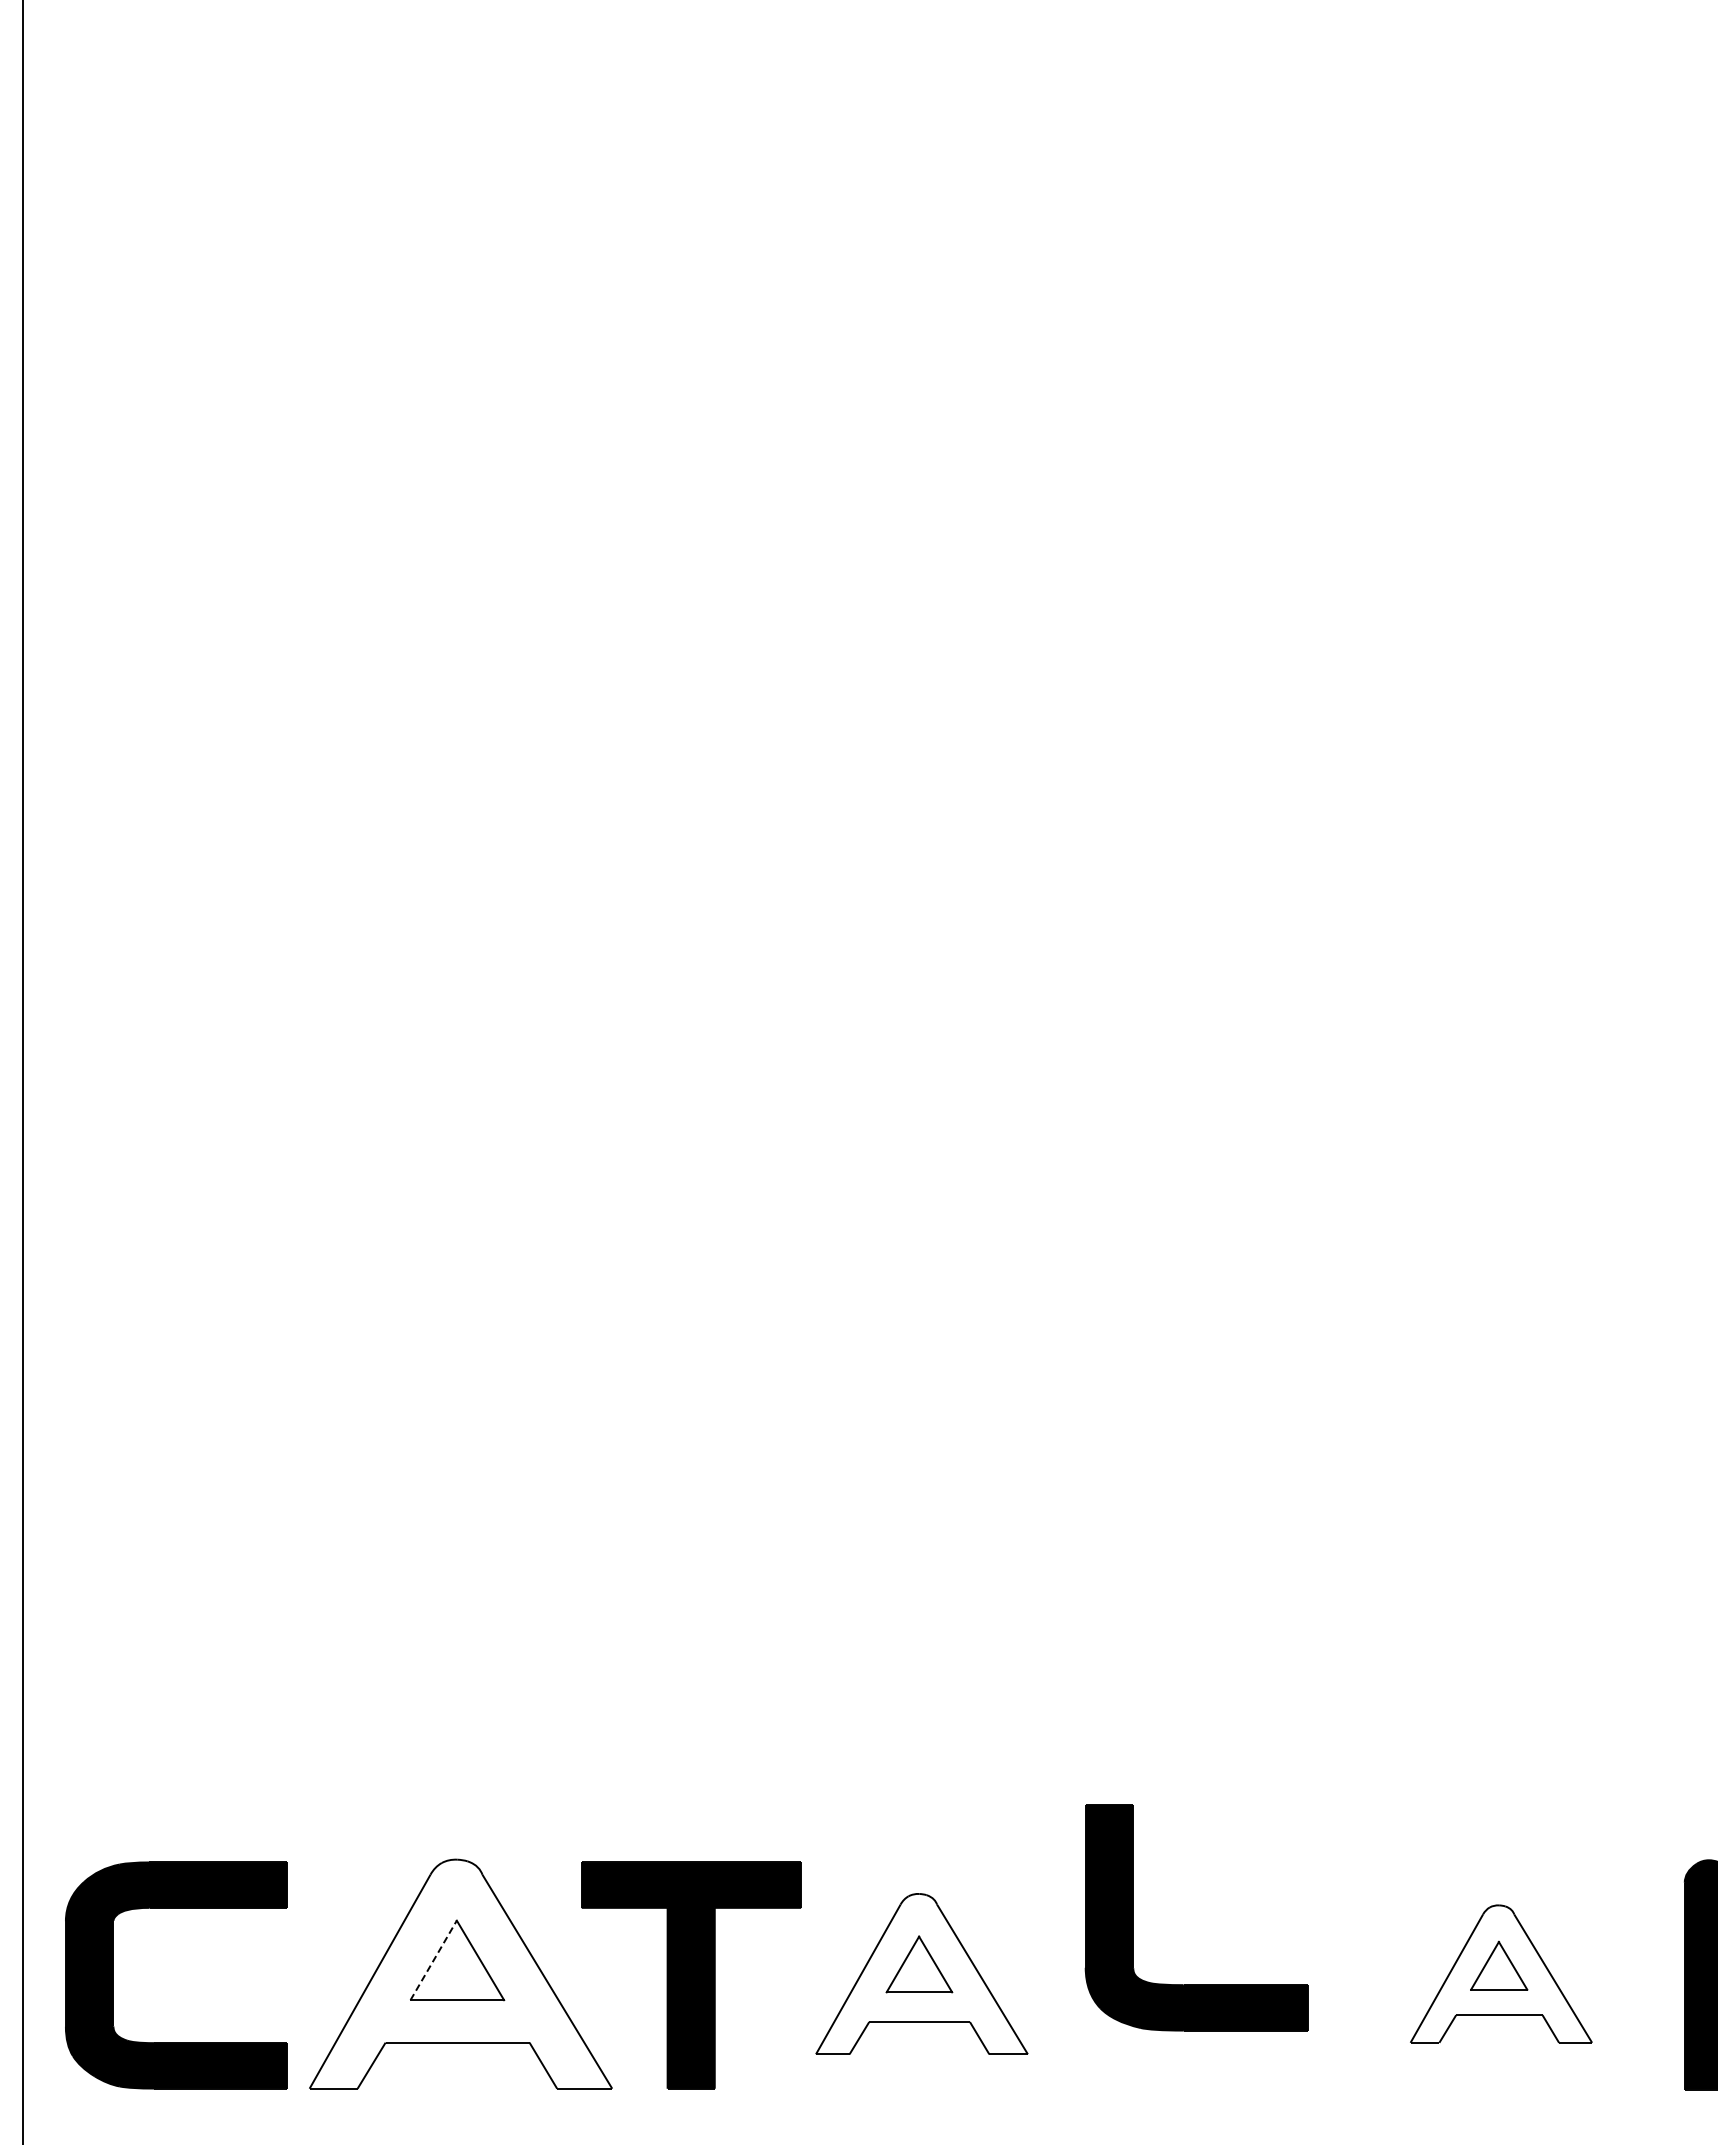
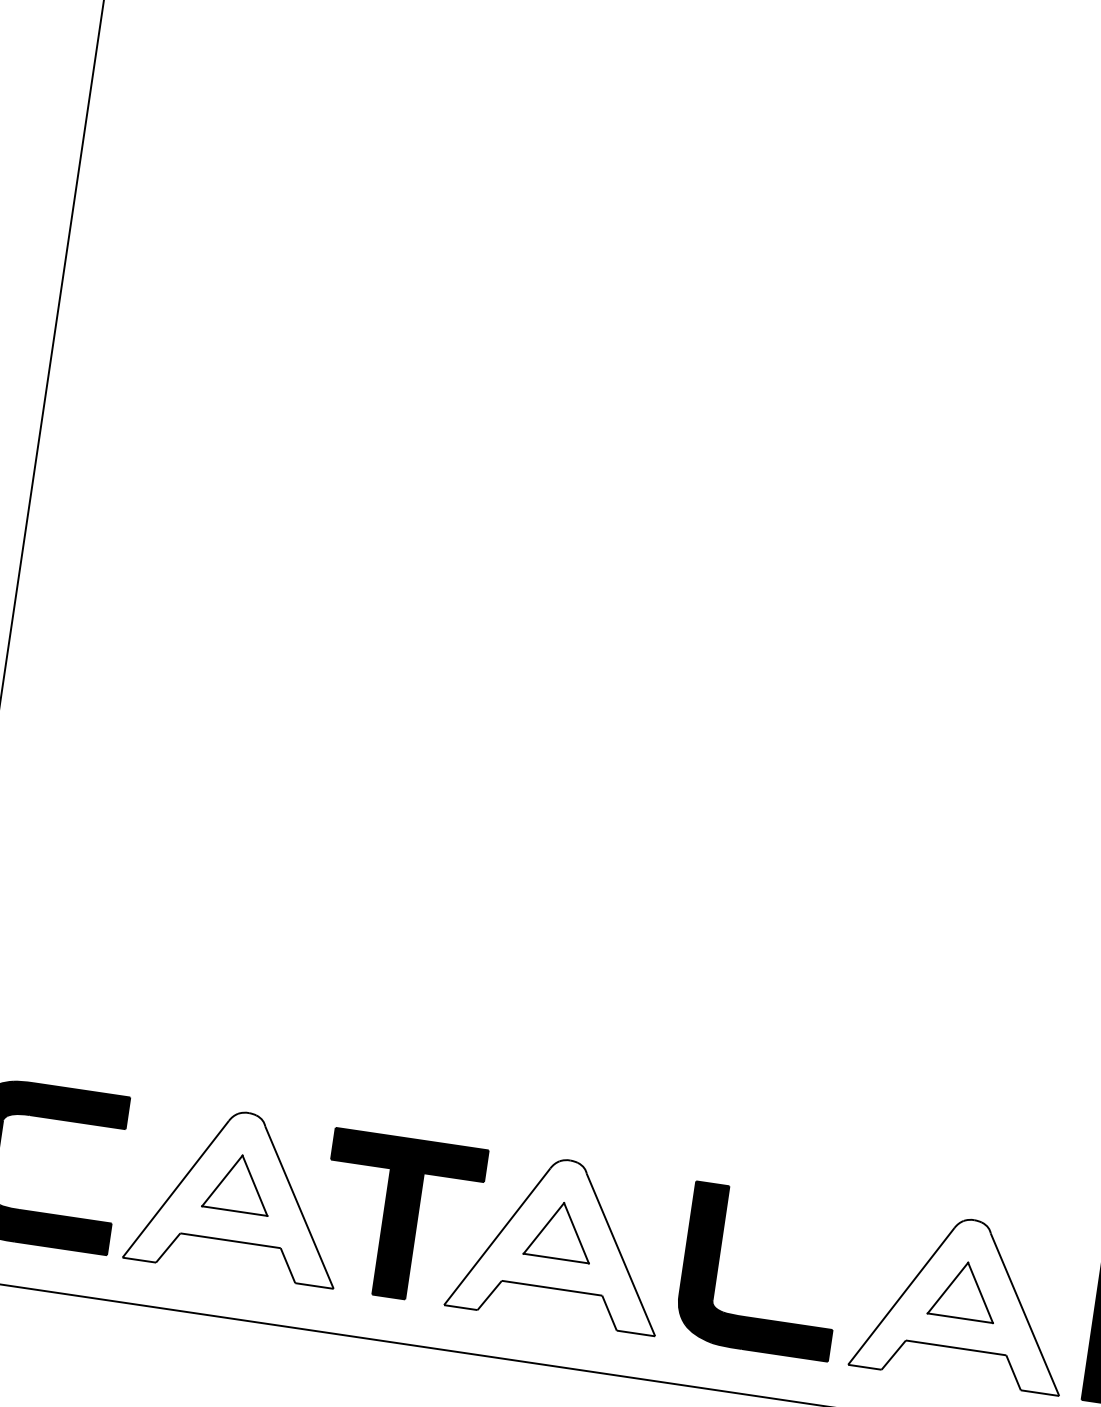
part: (1133, 1917) -> (717, 1264), moved
line: (433, 1959) -> (222, 1180), dashed -> solid
part: (921, 1973) -> (561, 1240), size x1.43
part: (1501, 1973) -> (965, 1300), size x1.67

